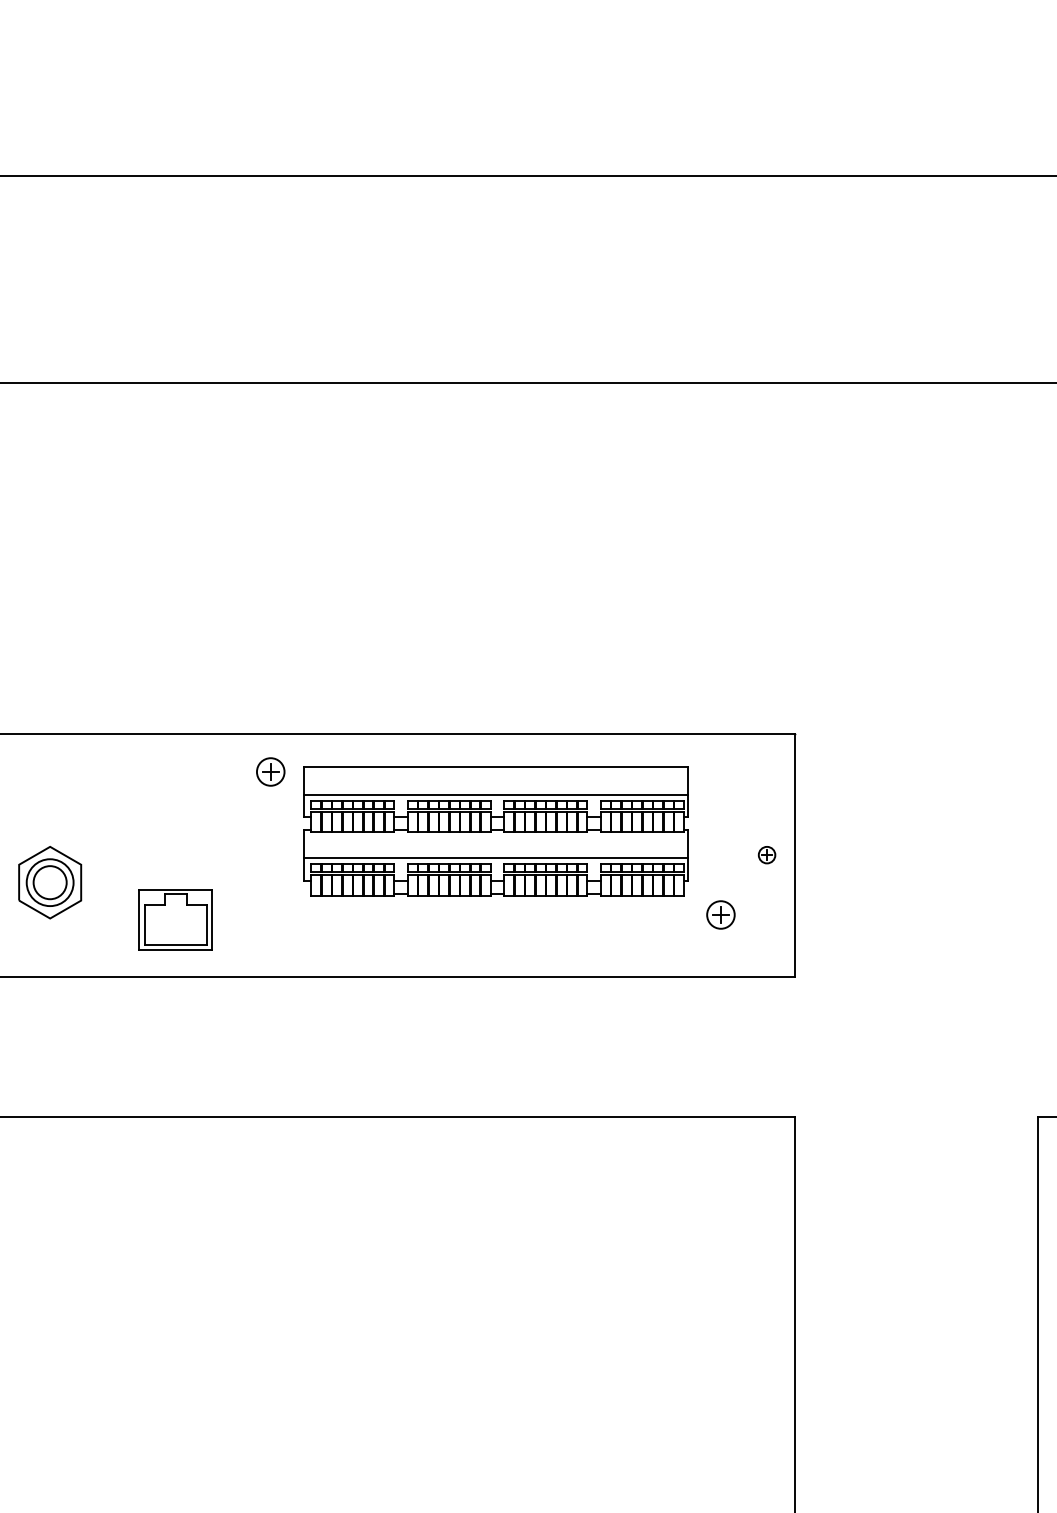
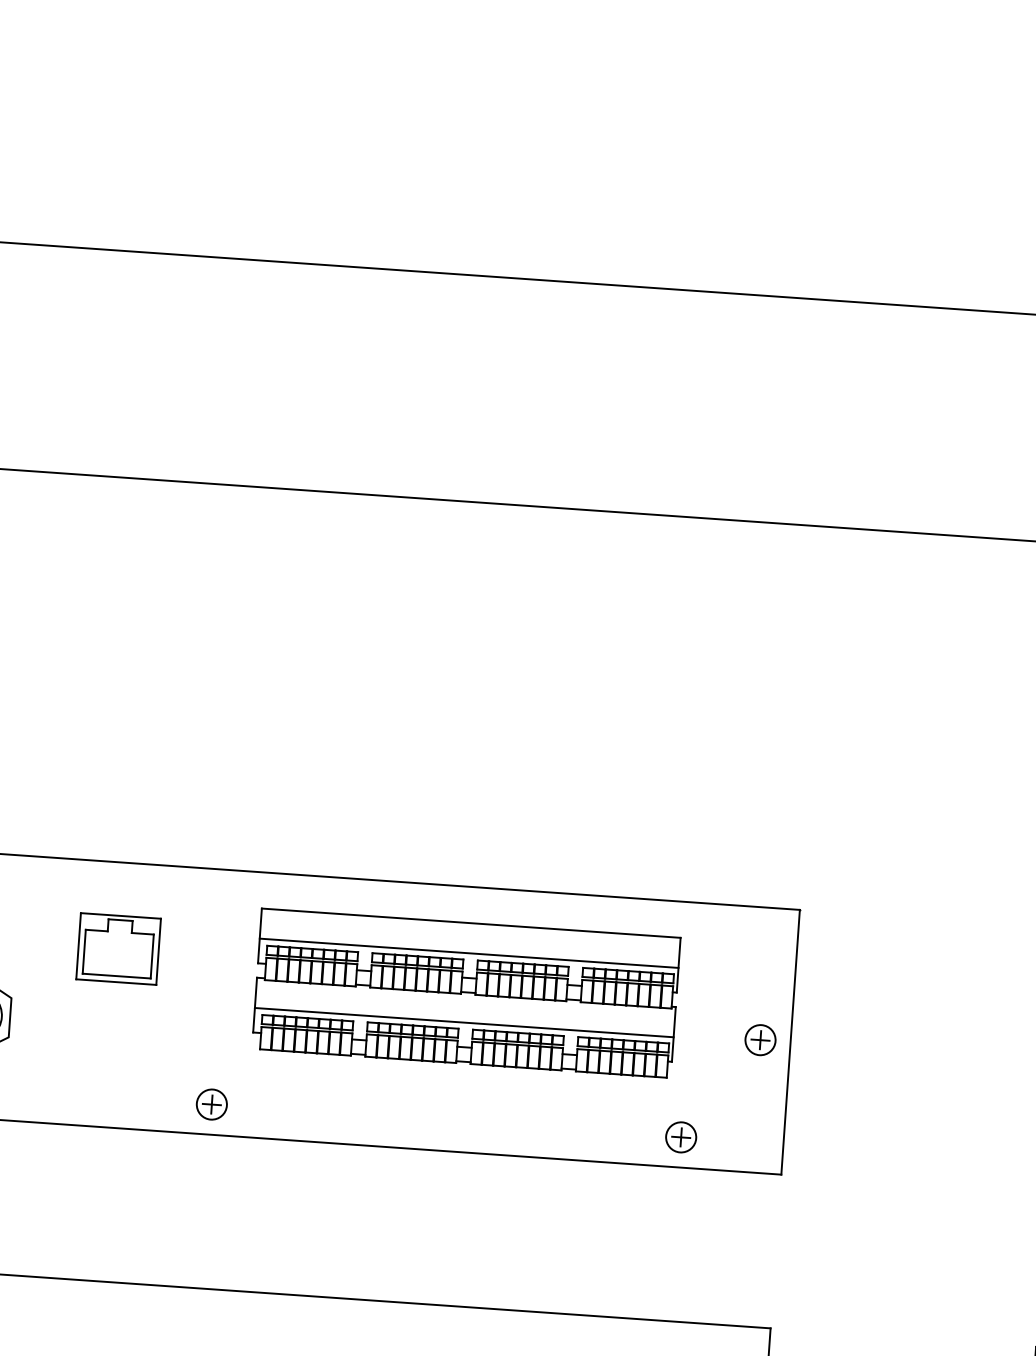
part: (270, 771) -> (211, 1104), moved
part: (766, 854) -> (759, 1039), size x1.67
part: (720, 914) -> (680, 1136), moved
part: (175, 919) -> (118, 948), moved

